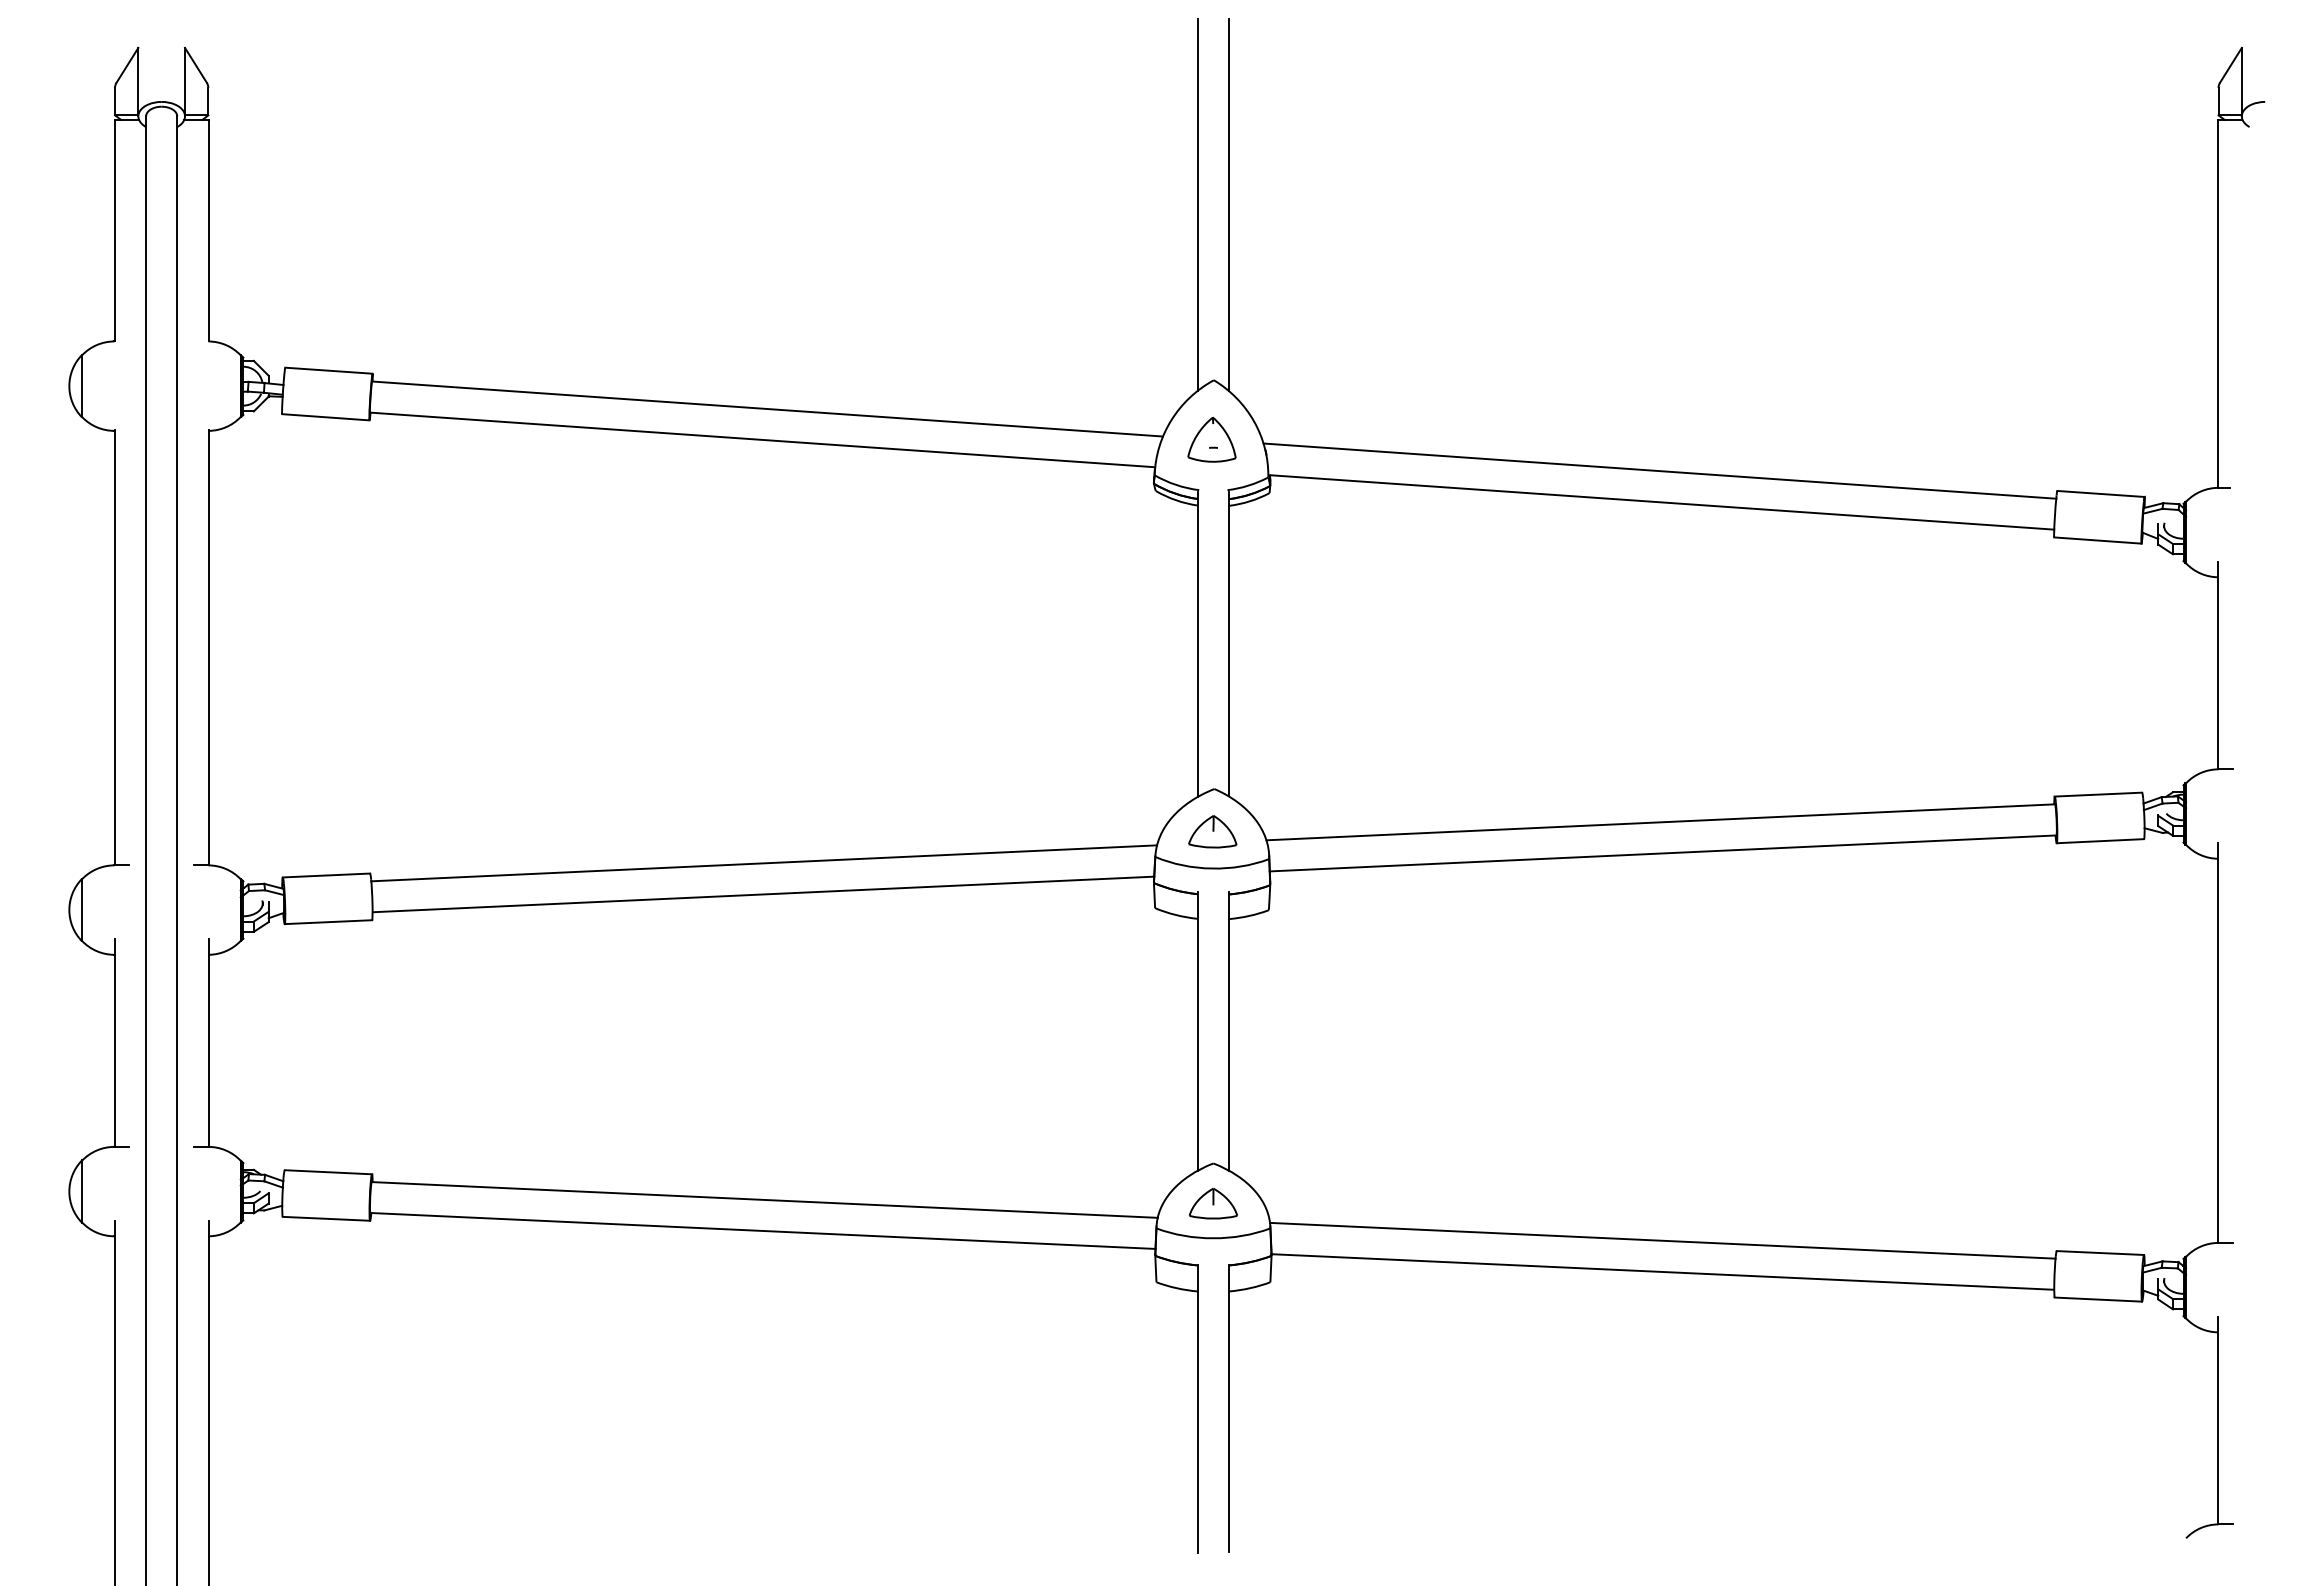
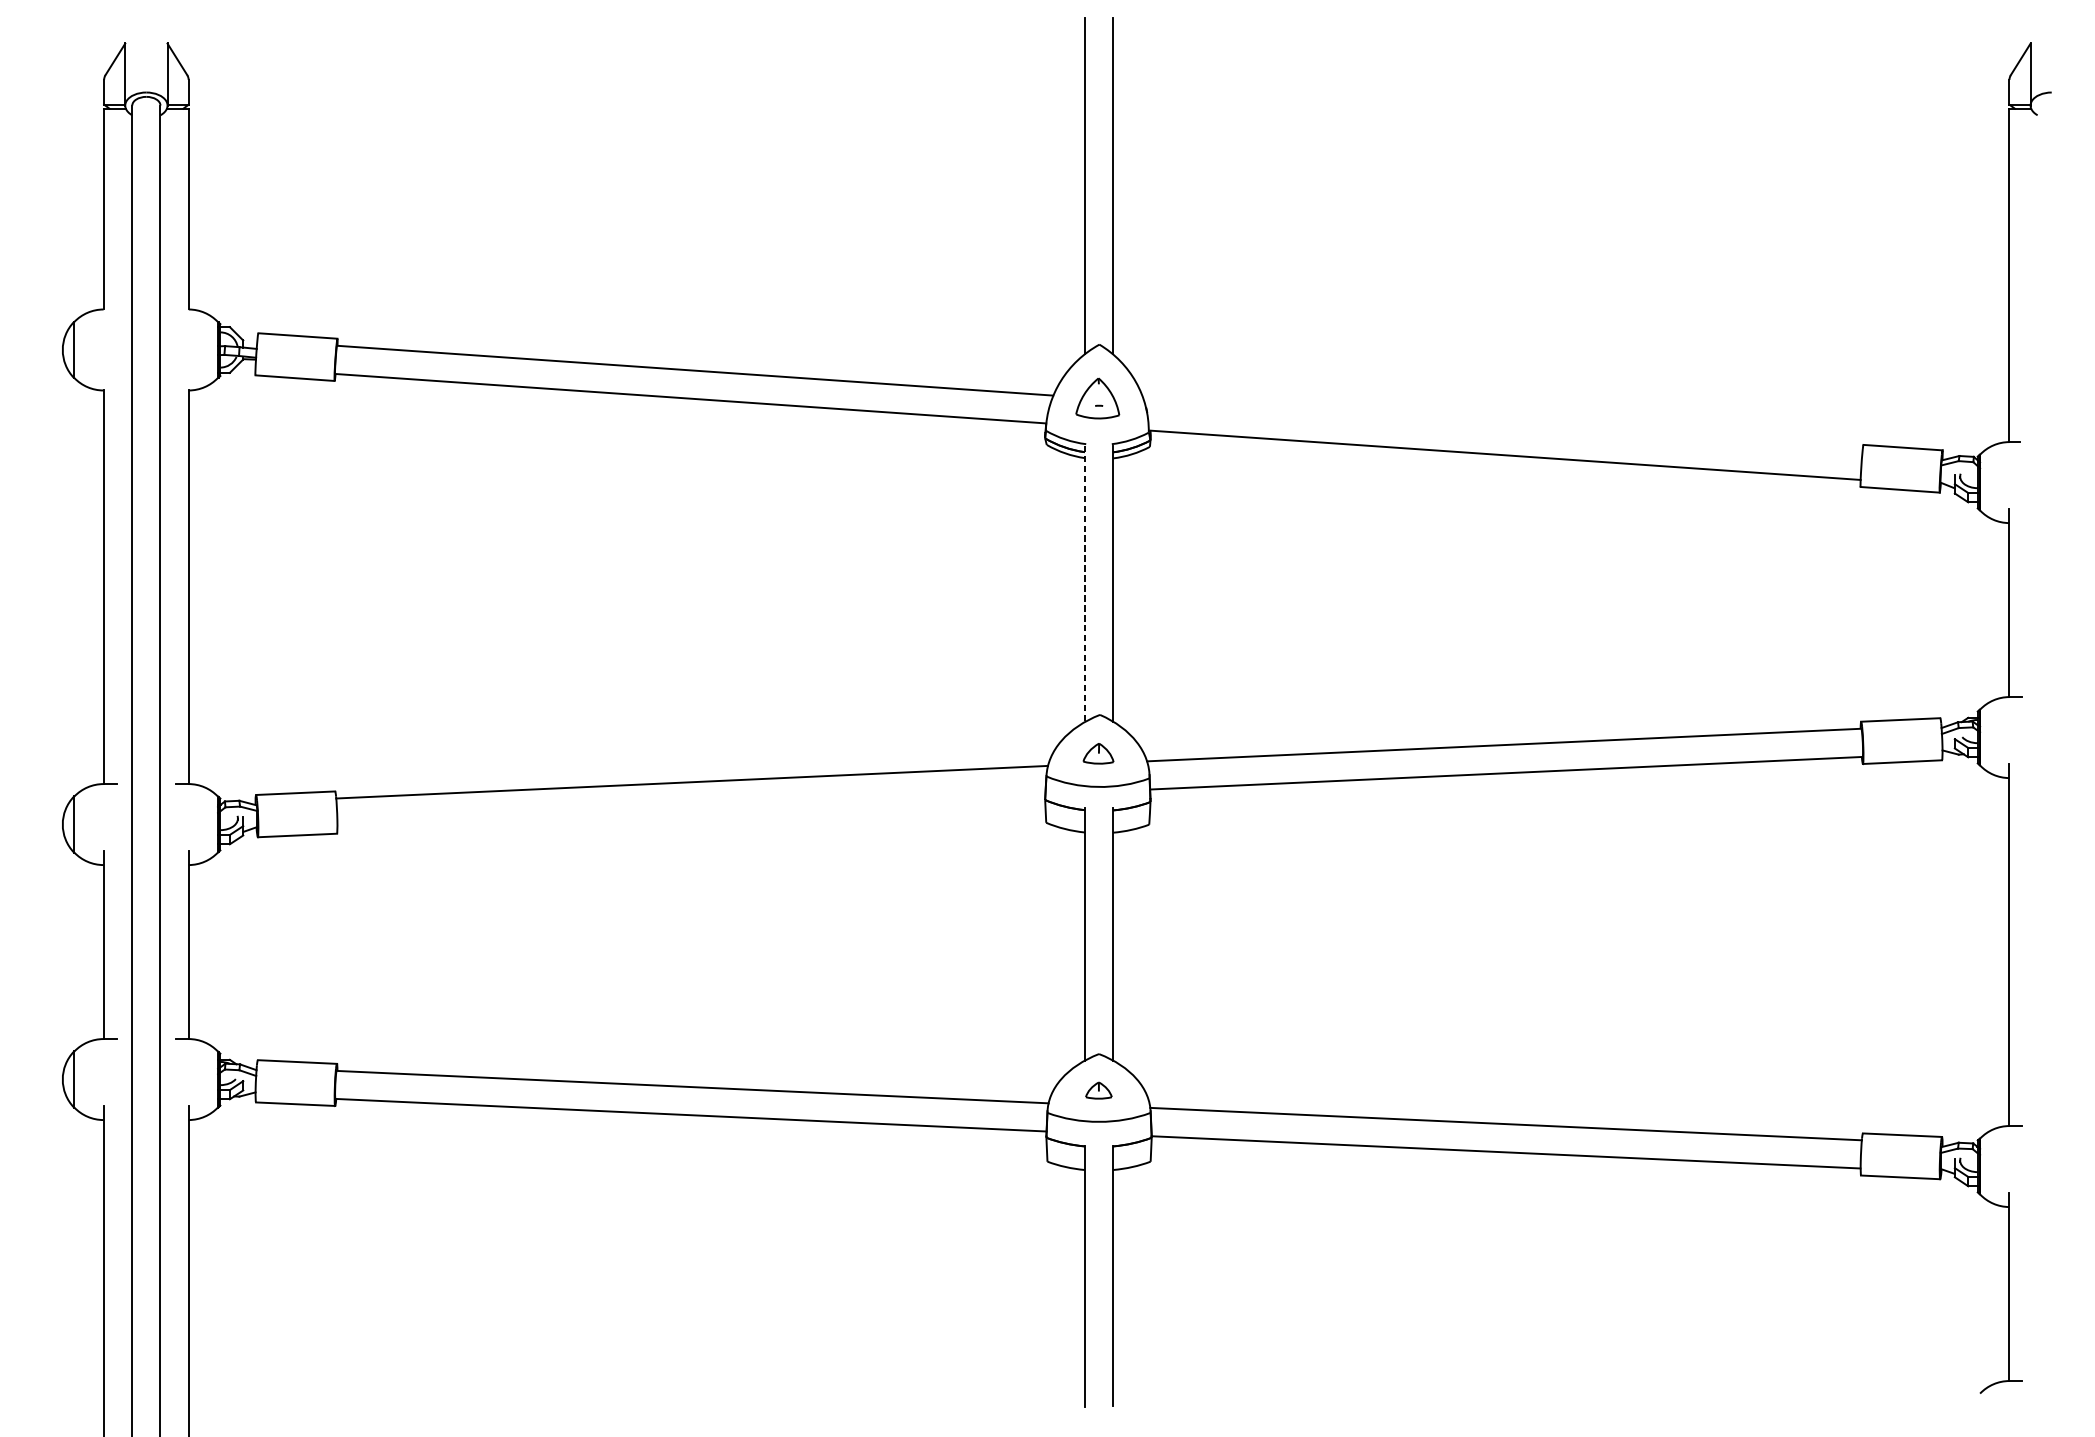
line: (1659, 470) -> (1503, 426), removed
line: (1197, 644) -> (1084, 583), solid -> dashed
part: (1212, 831) -> (1098, 753), size x0.7
line: (763, 894) -> (691, 810), removed
part: (1212, 1203) -> (1098, 1090), size x0.6

